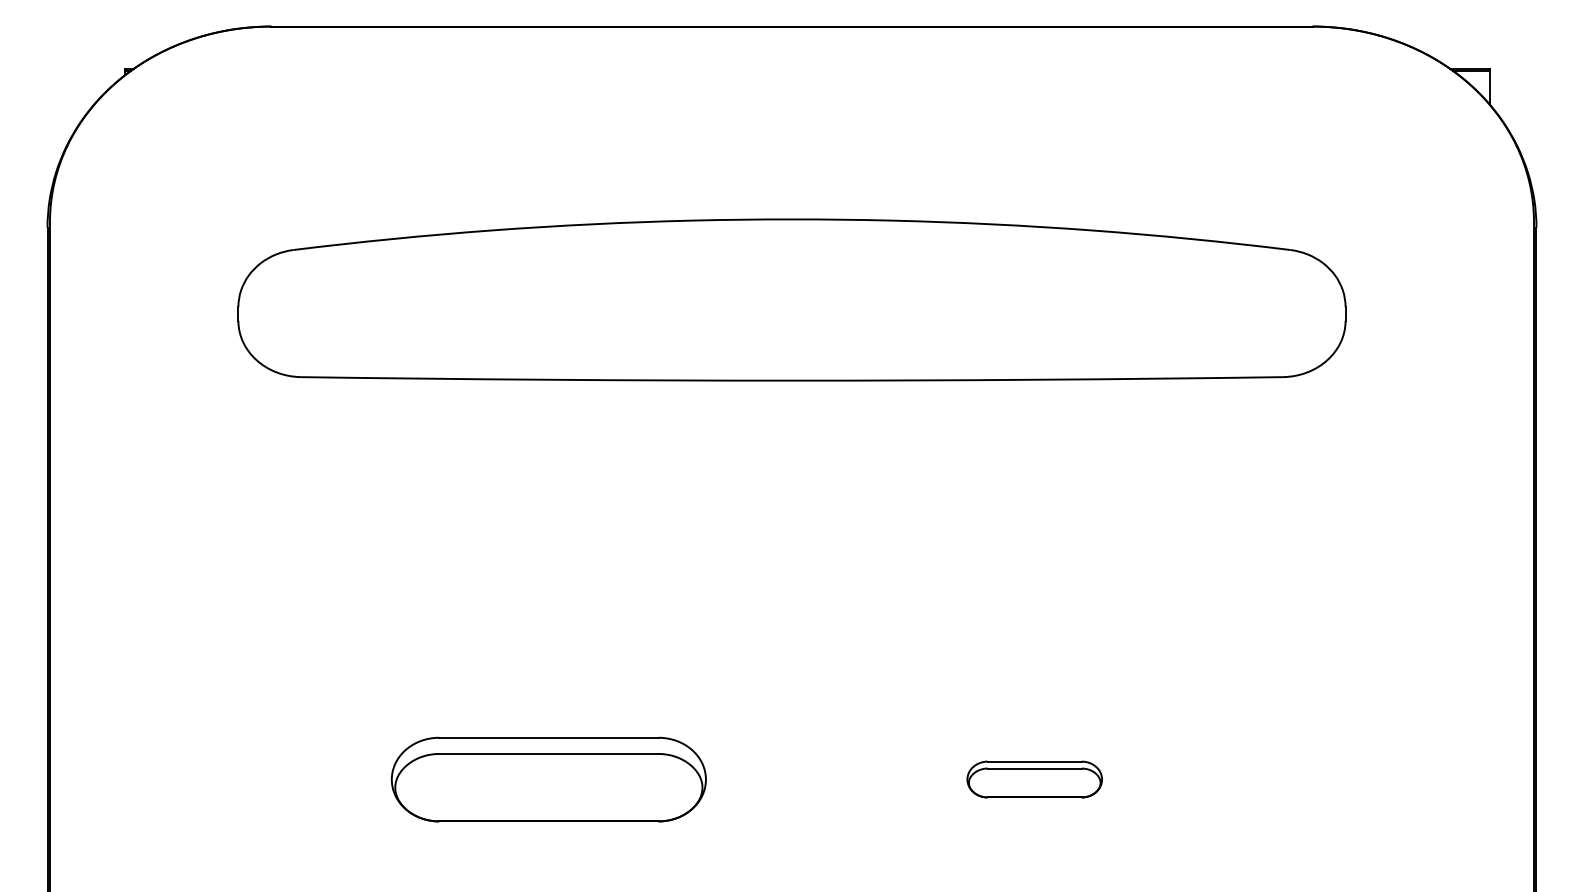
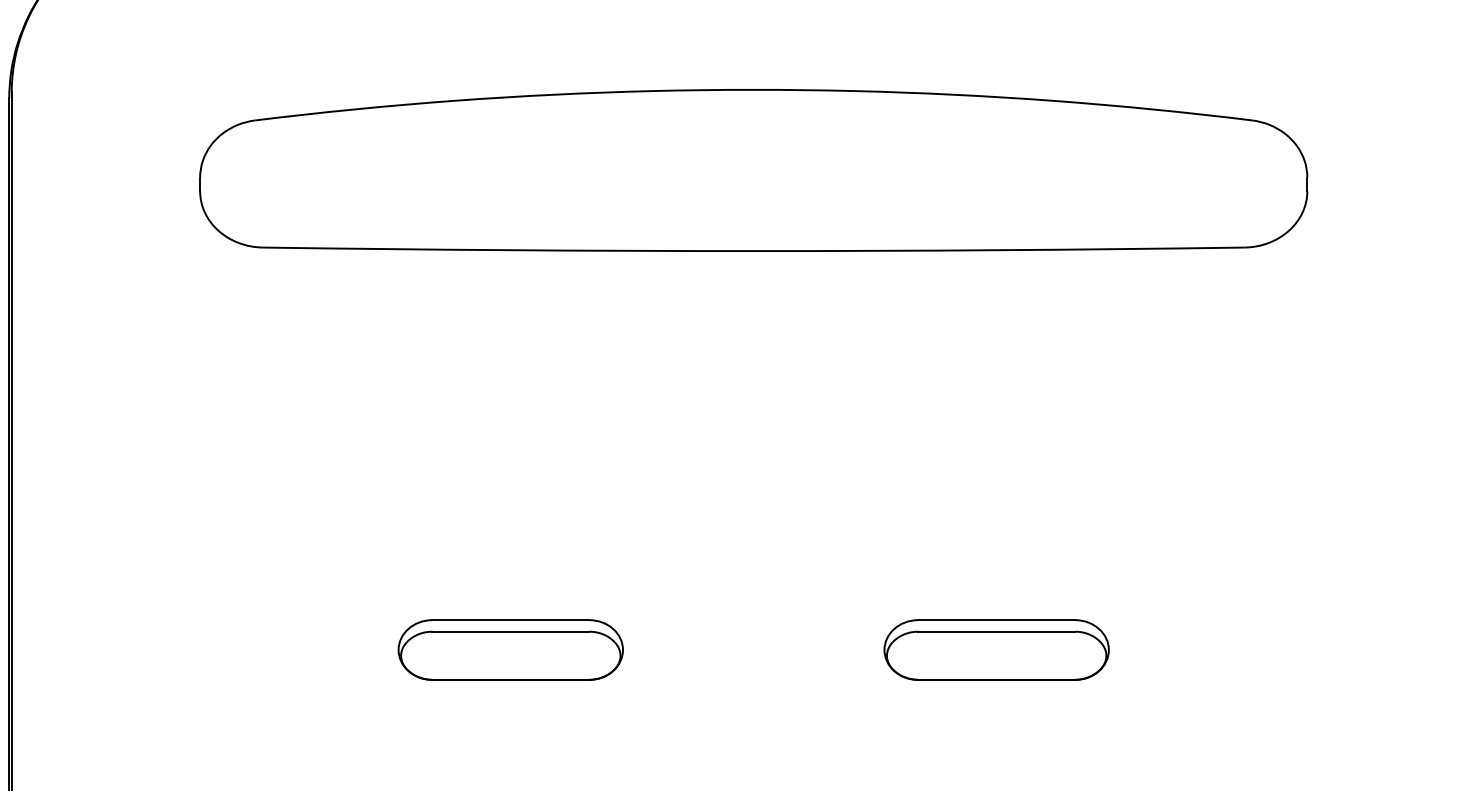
part: (549, 779) -> (511, 649), size x0.71
part: (1034, 779) -> (996, 649), size x1.67

